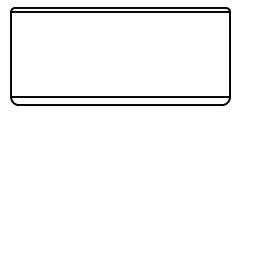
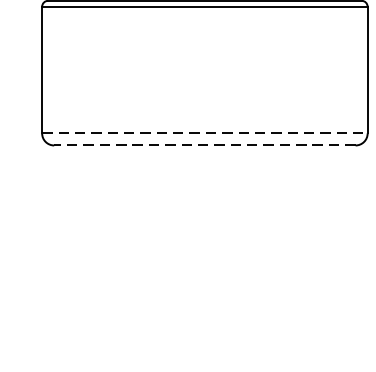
line: (121, 97) -> (206, 134), solid -> dashed
line: (120, 105) -> (204, 145), solid -> dashed

